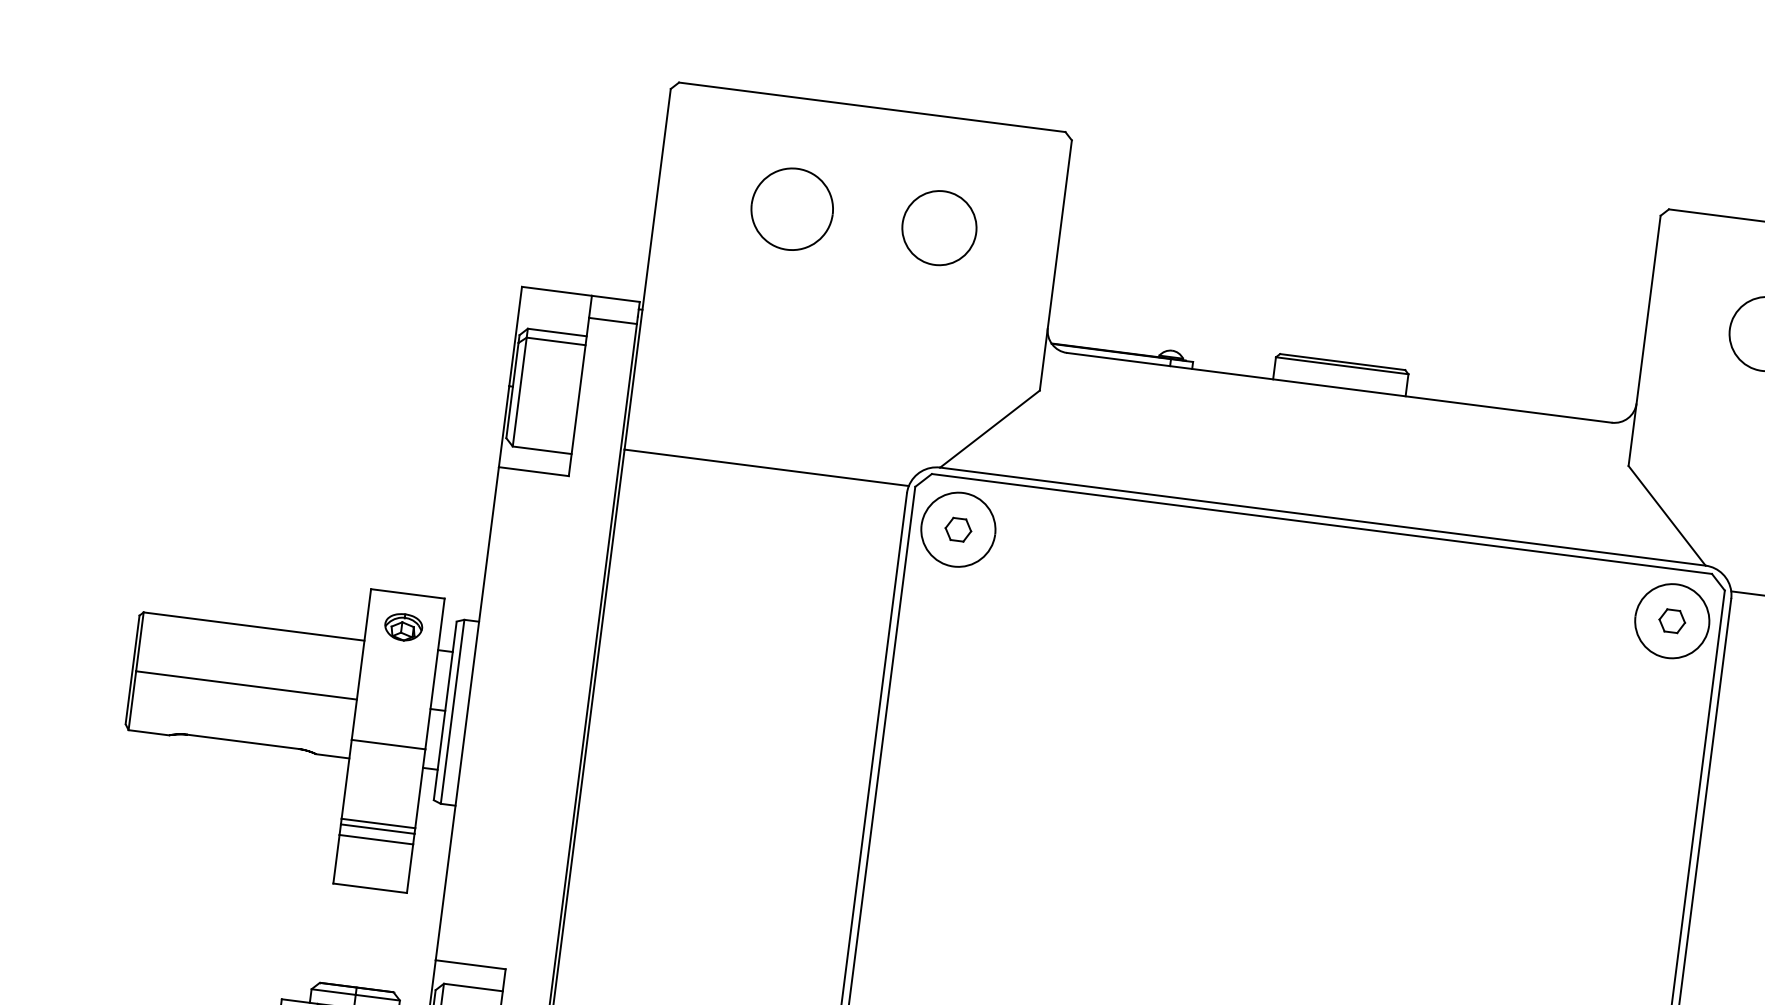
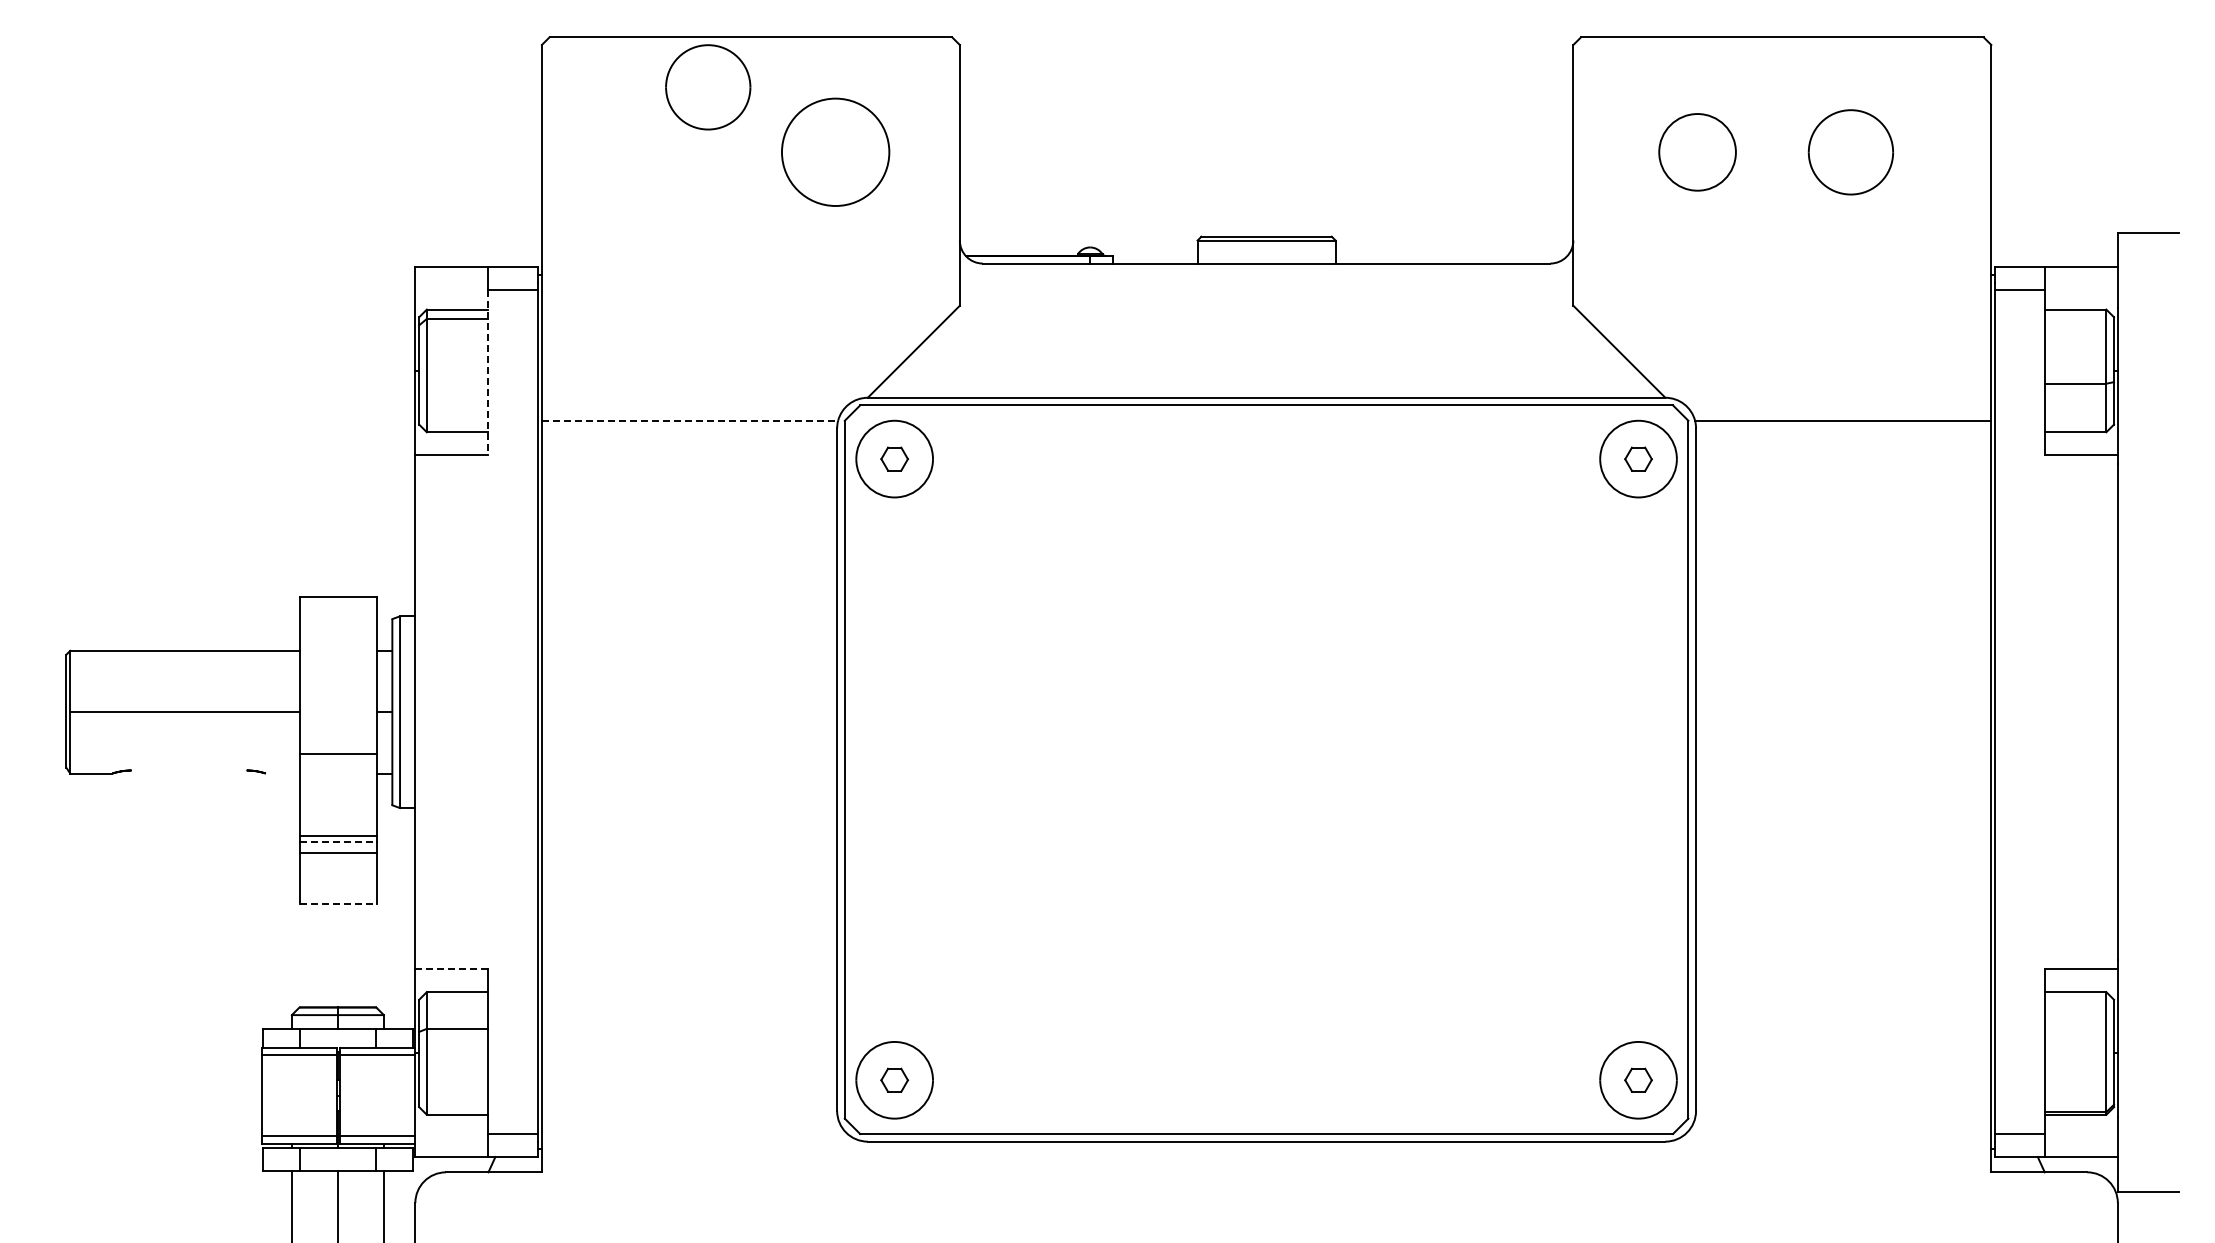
part: (792, 209) -> (708, 87), moved
circle: (939, 228) -> (835, 152), size x1.4
line: (579, 397) -> (488, 373), solid -> dashed
line: (767, 467) -> (690, 420), solid -> dashed
part: (403, 626) -> (338, 631), removed
line: (242, 741) -> (188, 770), removed
line: (332, 756) -> (282, 773), removed
line: (378, 829) -> (339, 842), solid -> dashed
line: (371, 887) -> (339, 903), solid -> dashed
line: (471, 965) -> (452, 969), solid -> dashed

